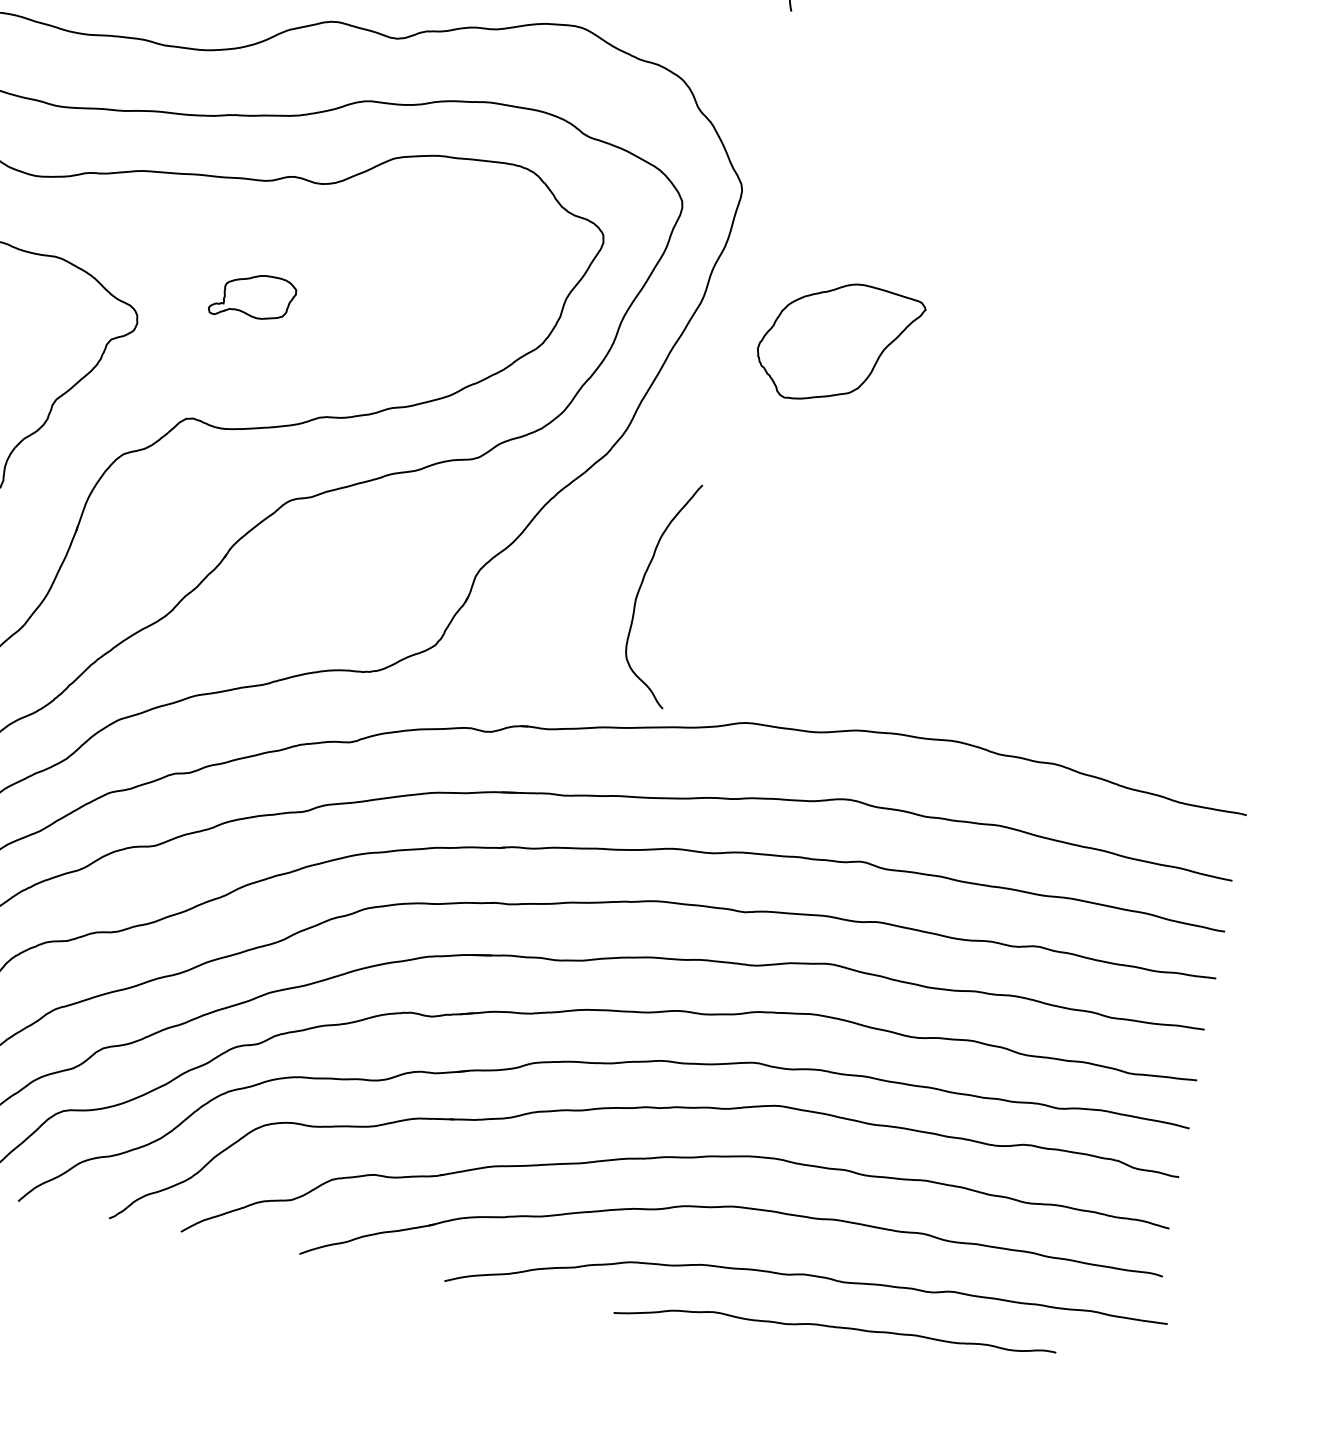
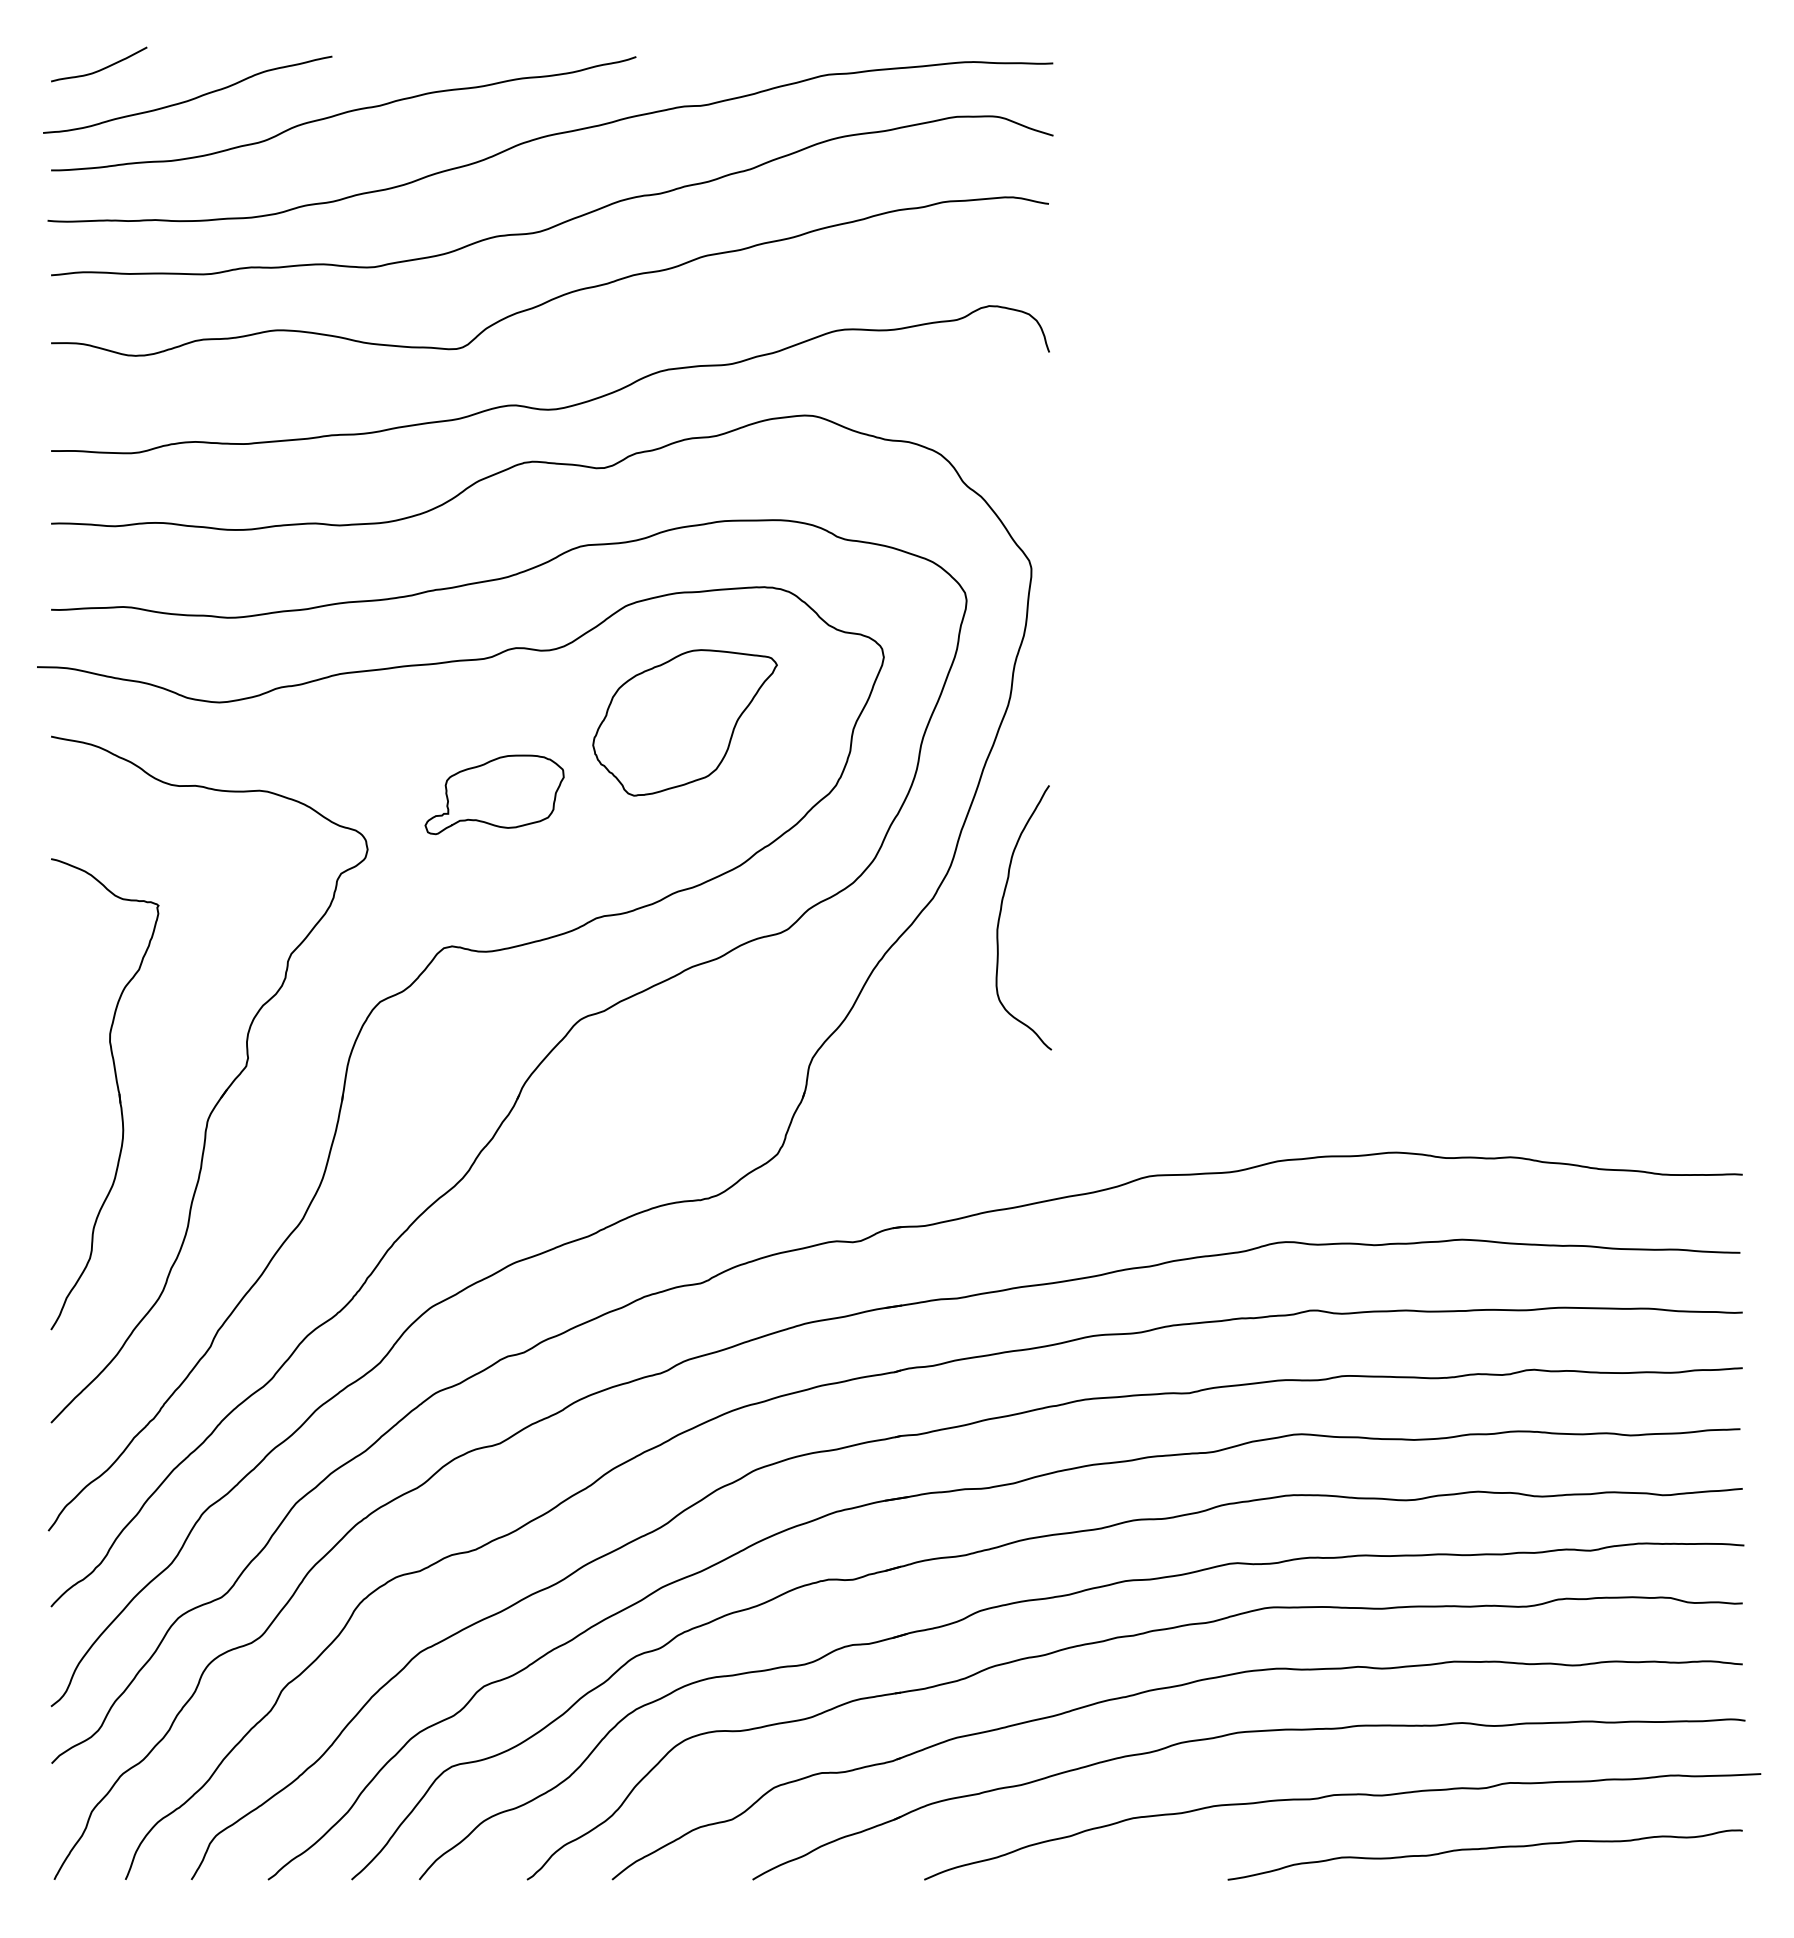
part: (253, 297) -> (494, 794), size x1.43
part: (838, 343) -> (684, 722), moved
curve: (642, 585) -> (1001, 913), moved
curve: (835, 1327) -> (1484, 1849), moved

